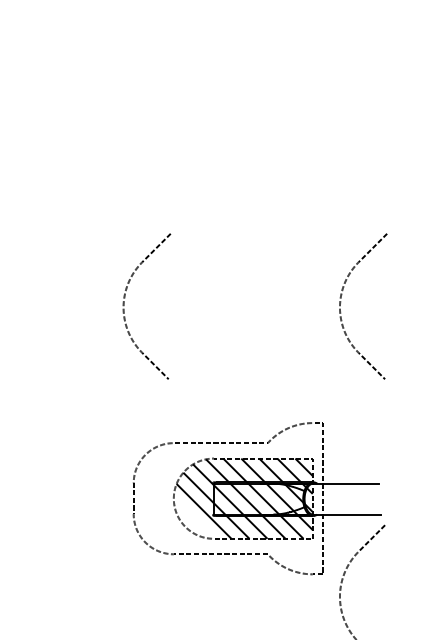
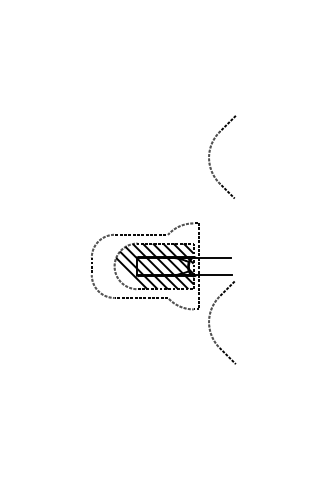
curve: (126, 301) -> (87, 154), removed

